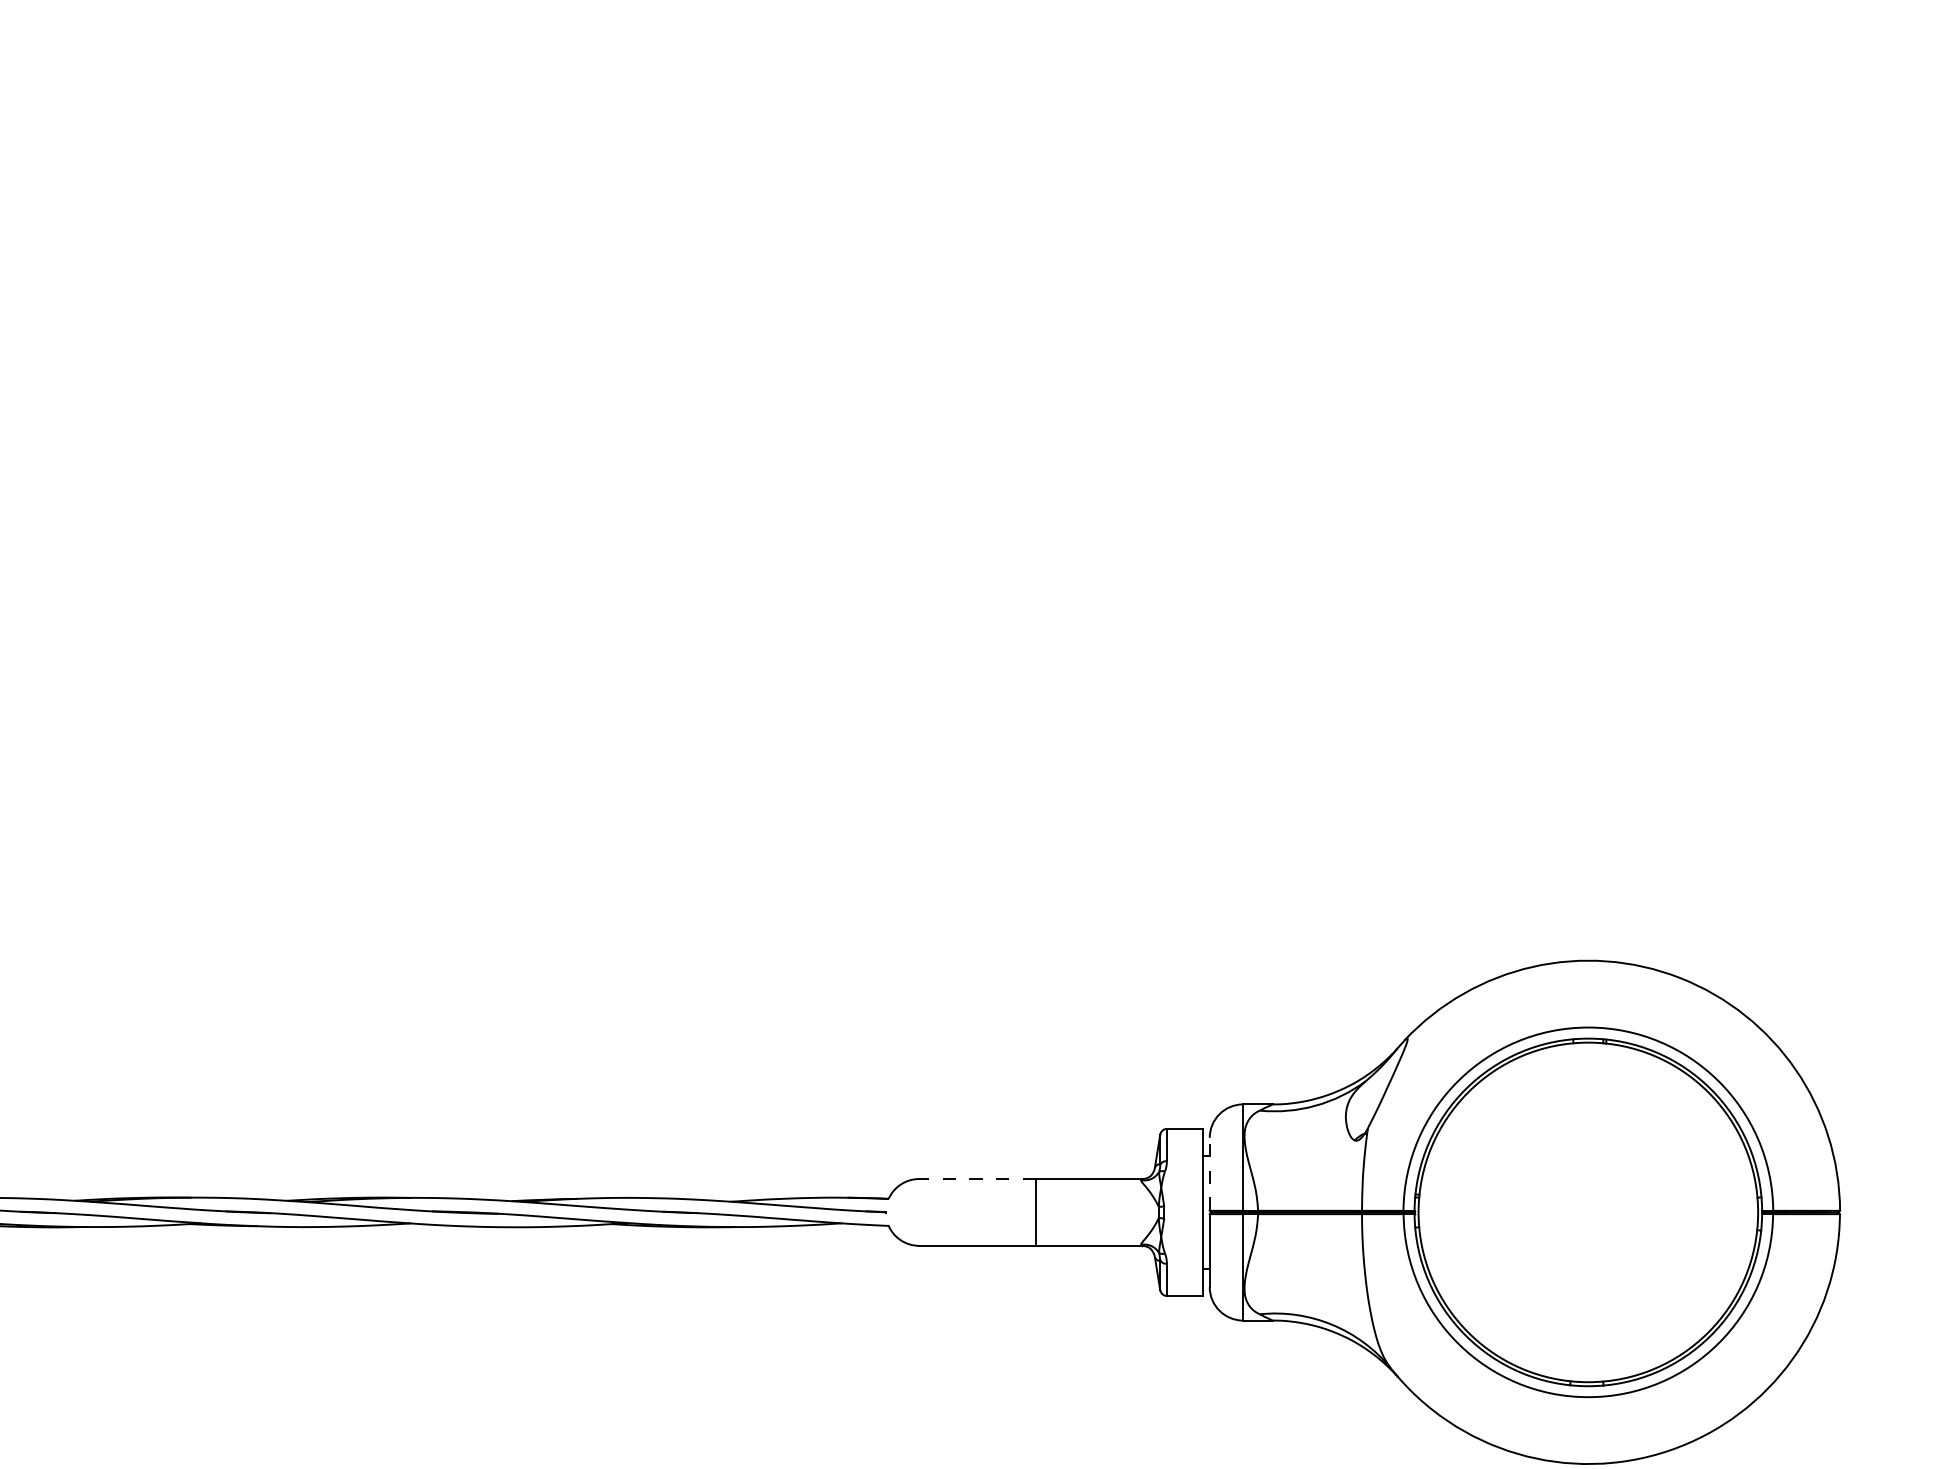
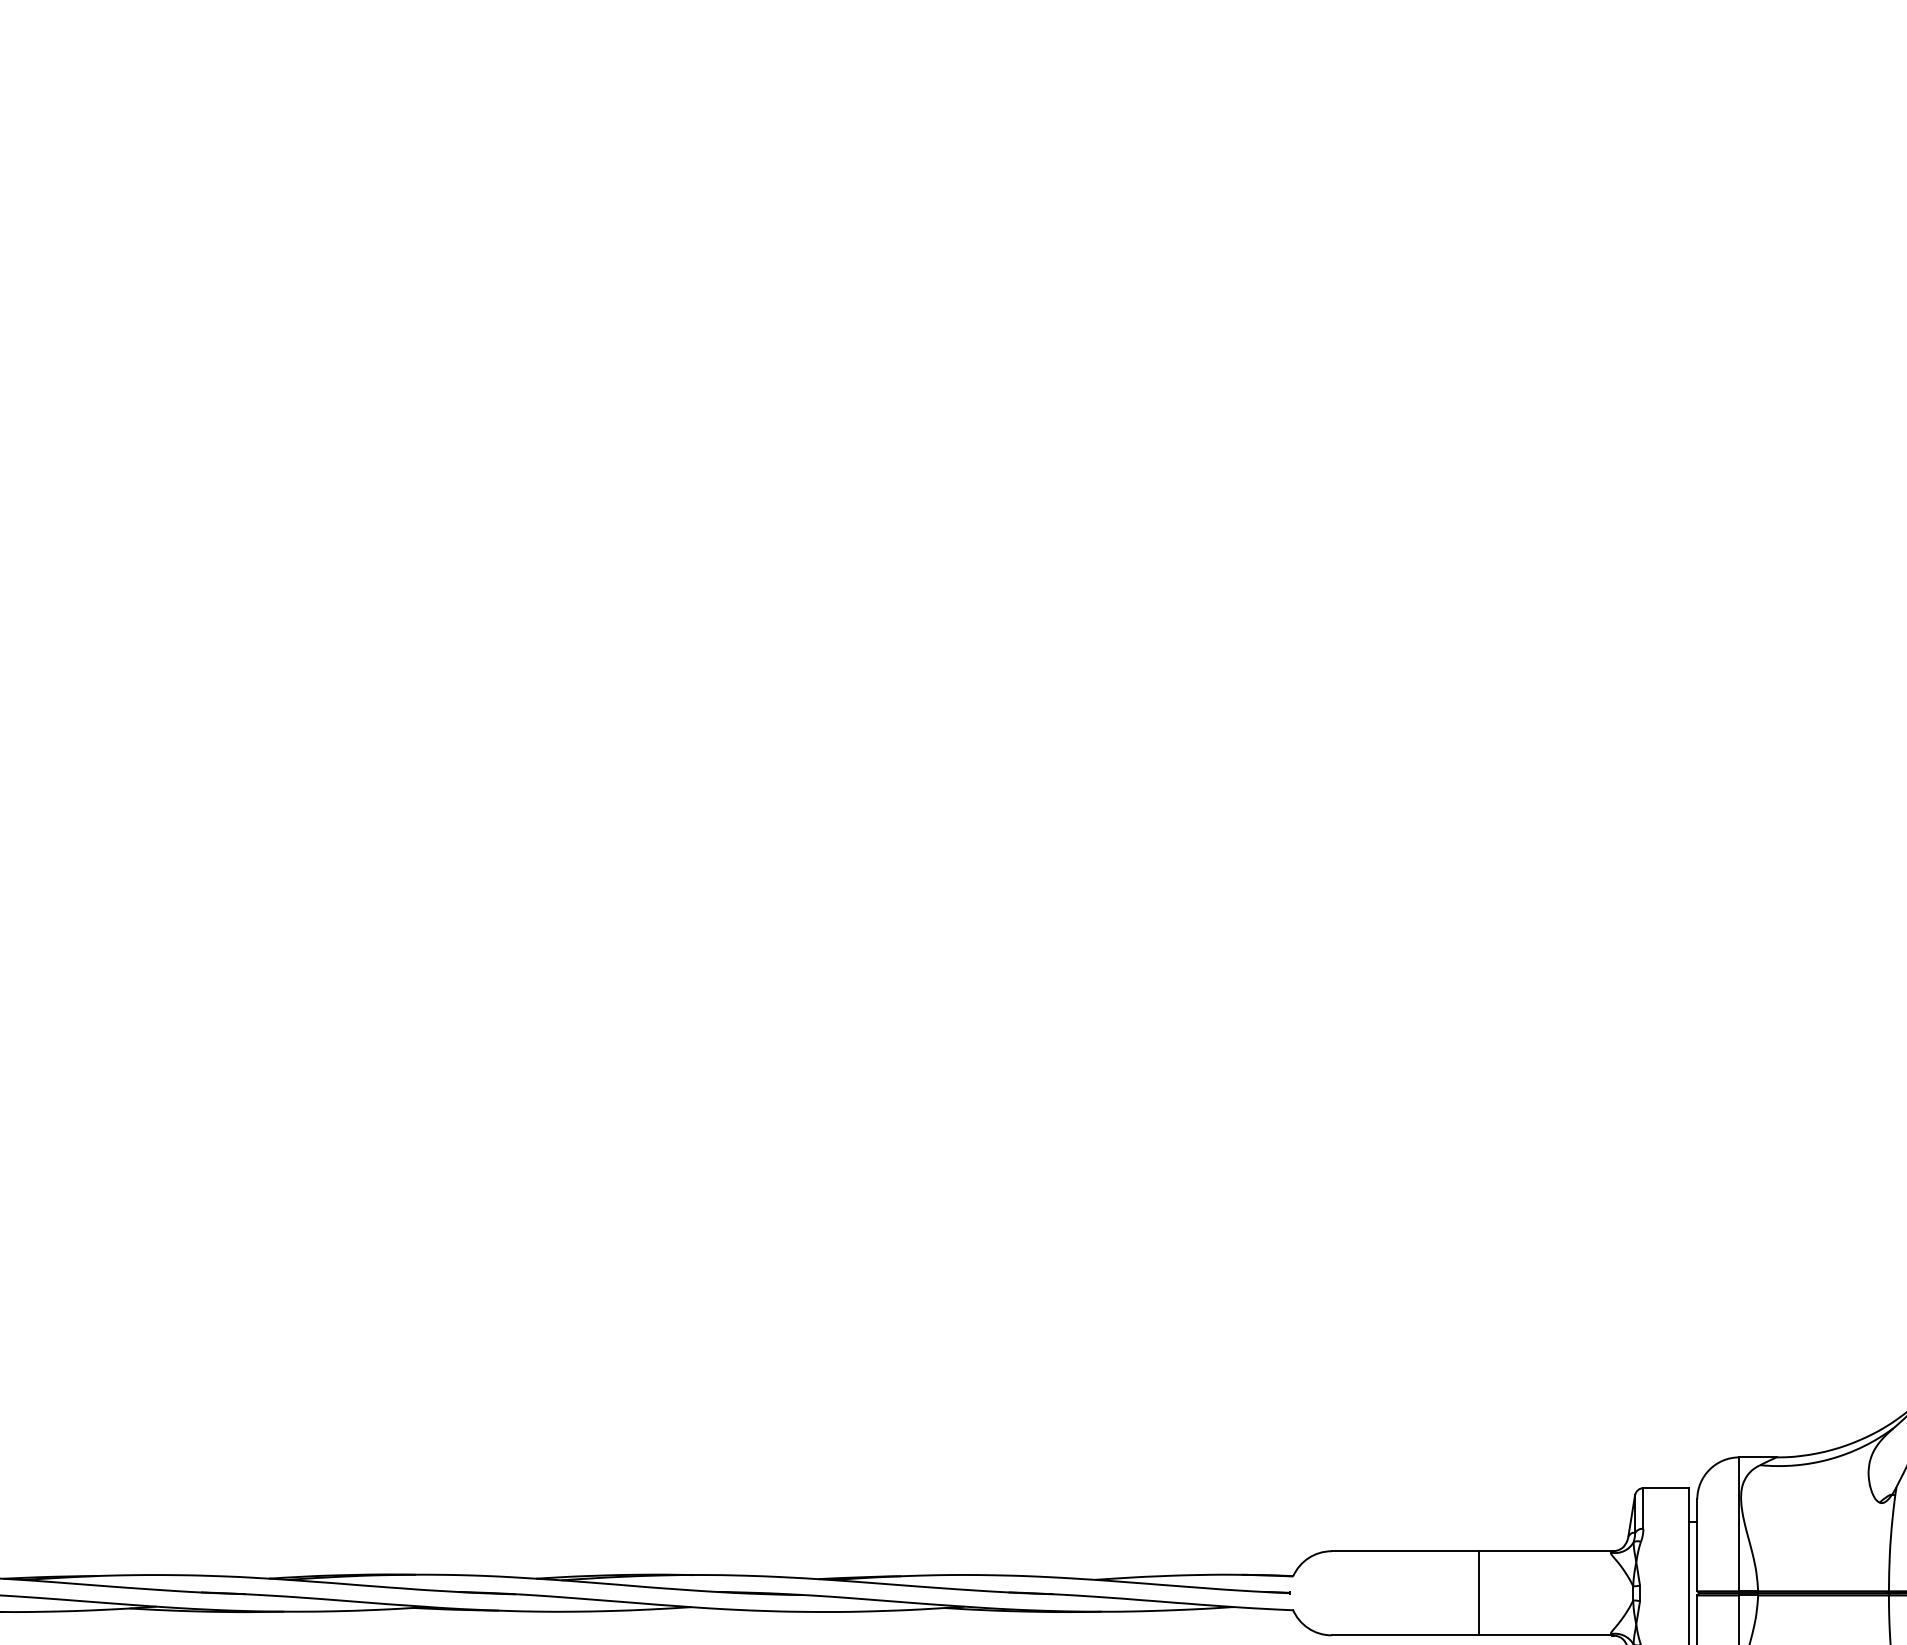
line: (1209, 1173) -> (1696, 1544), dashed -> solid
line: (977, 1179) -> (1405, 1551), dashed -> solid

